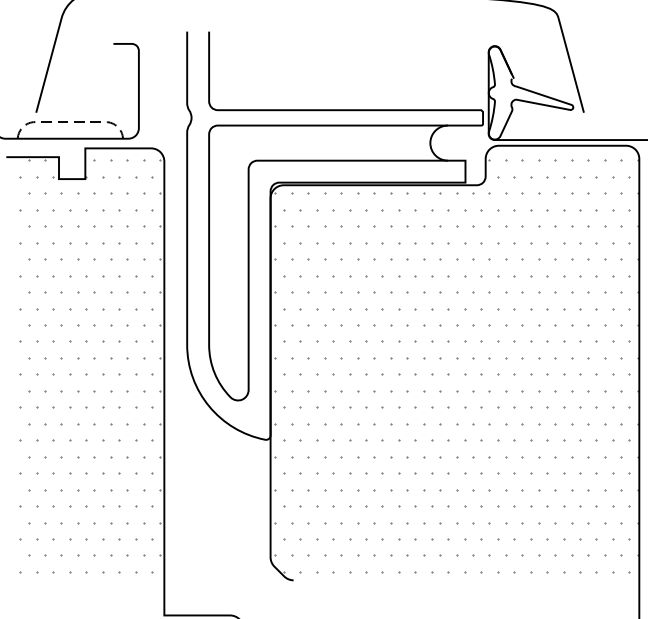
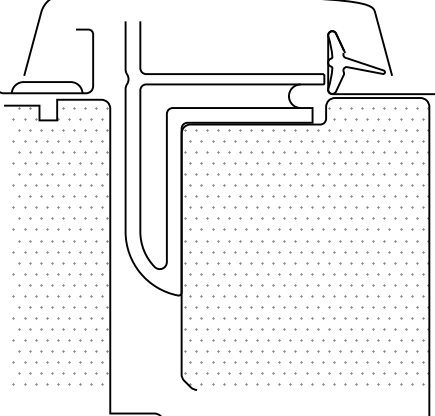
line: (70, 122) -> (47, 82), dashed -> solid

